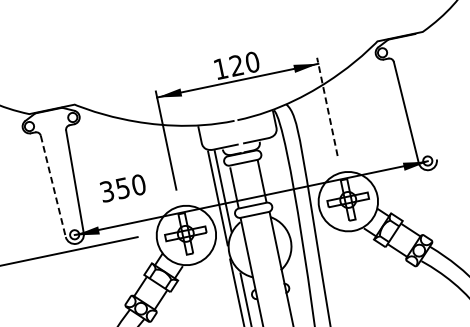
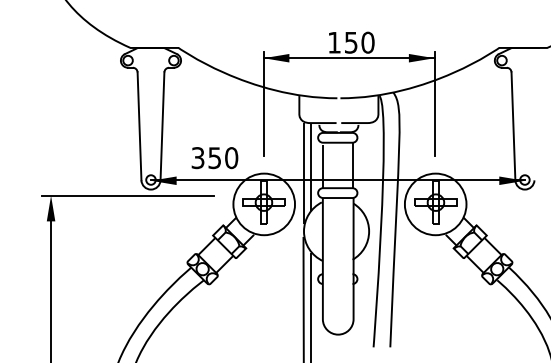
text: (235, 65) -> (350, 42), 120 -> 150
line: (327, 106) -> (434, 103), dashed -> solid
line: (53, 186) -> (139, 126), dashed -> solid
text: (122, 188) -> (214, 158), moved

